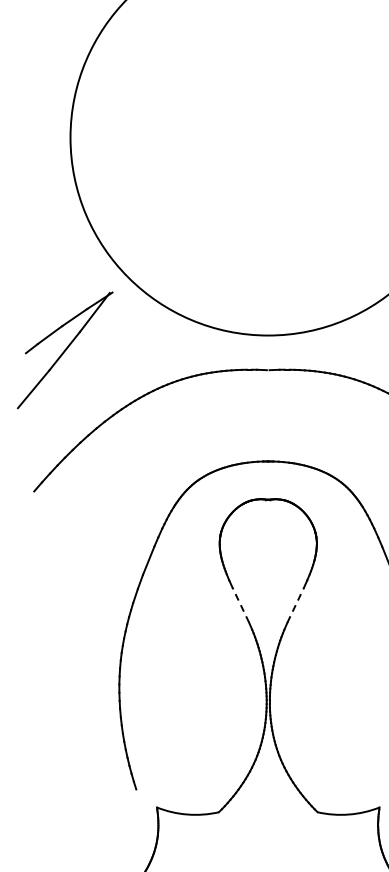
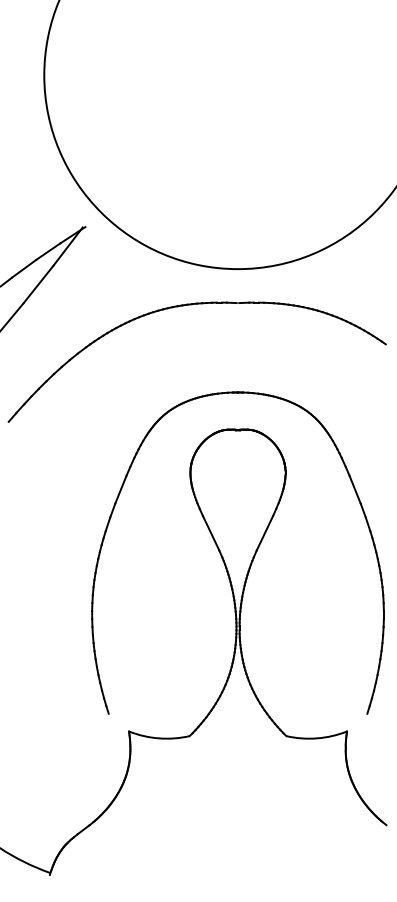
line: (240, 604) -> (210, 532), dashed -> solid
line: (296, 604) -> (265, 532), dashed -> solid

